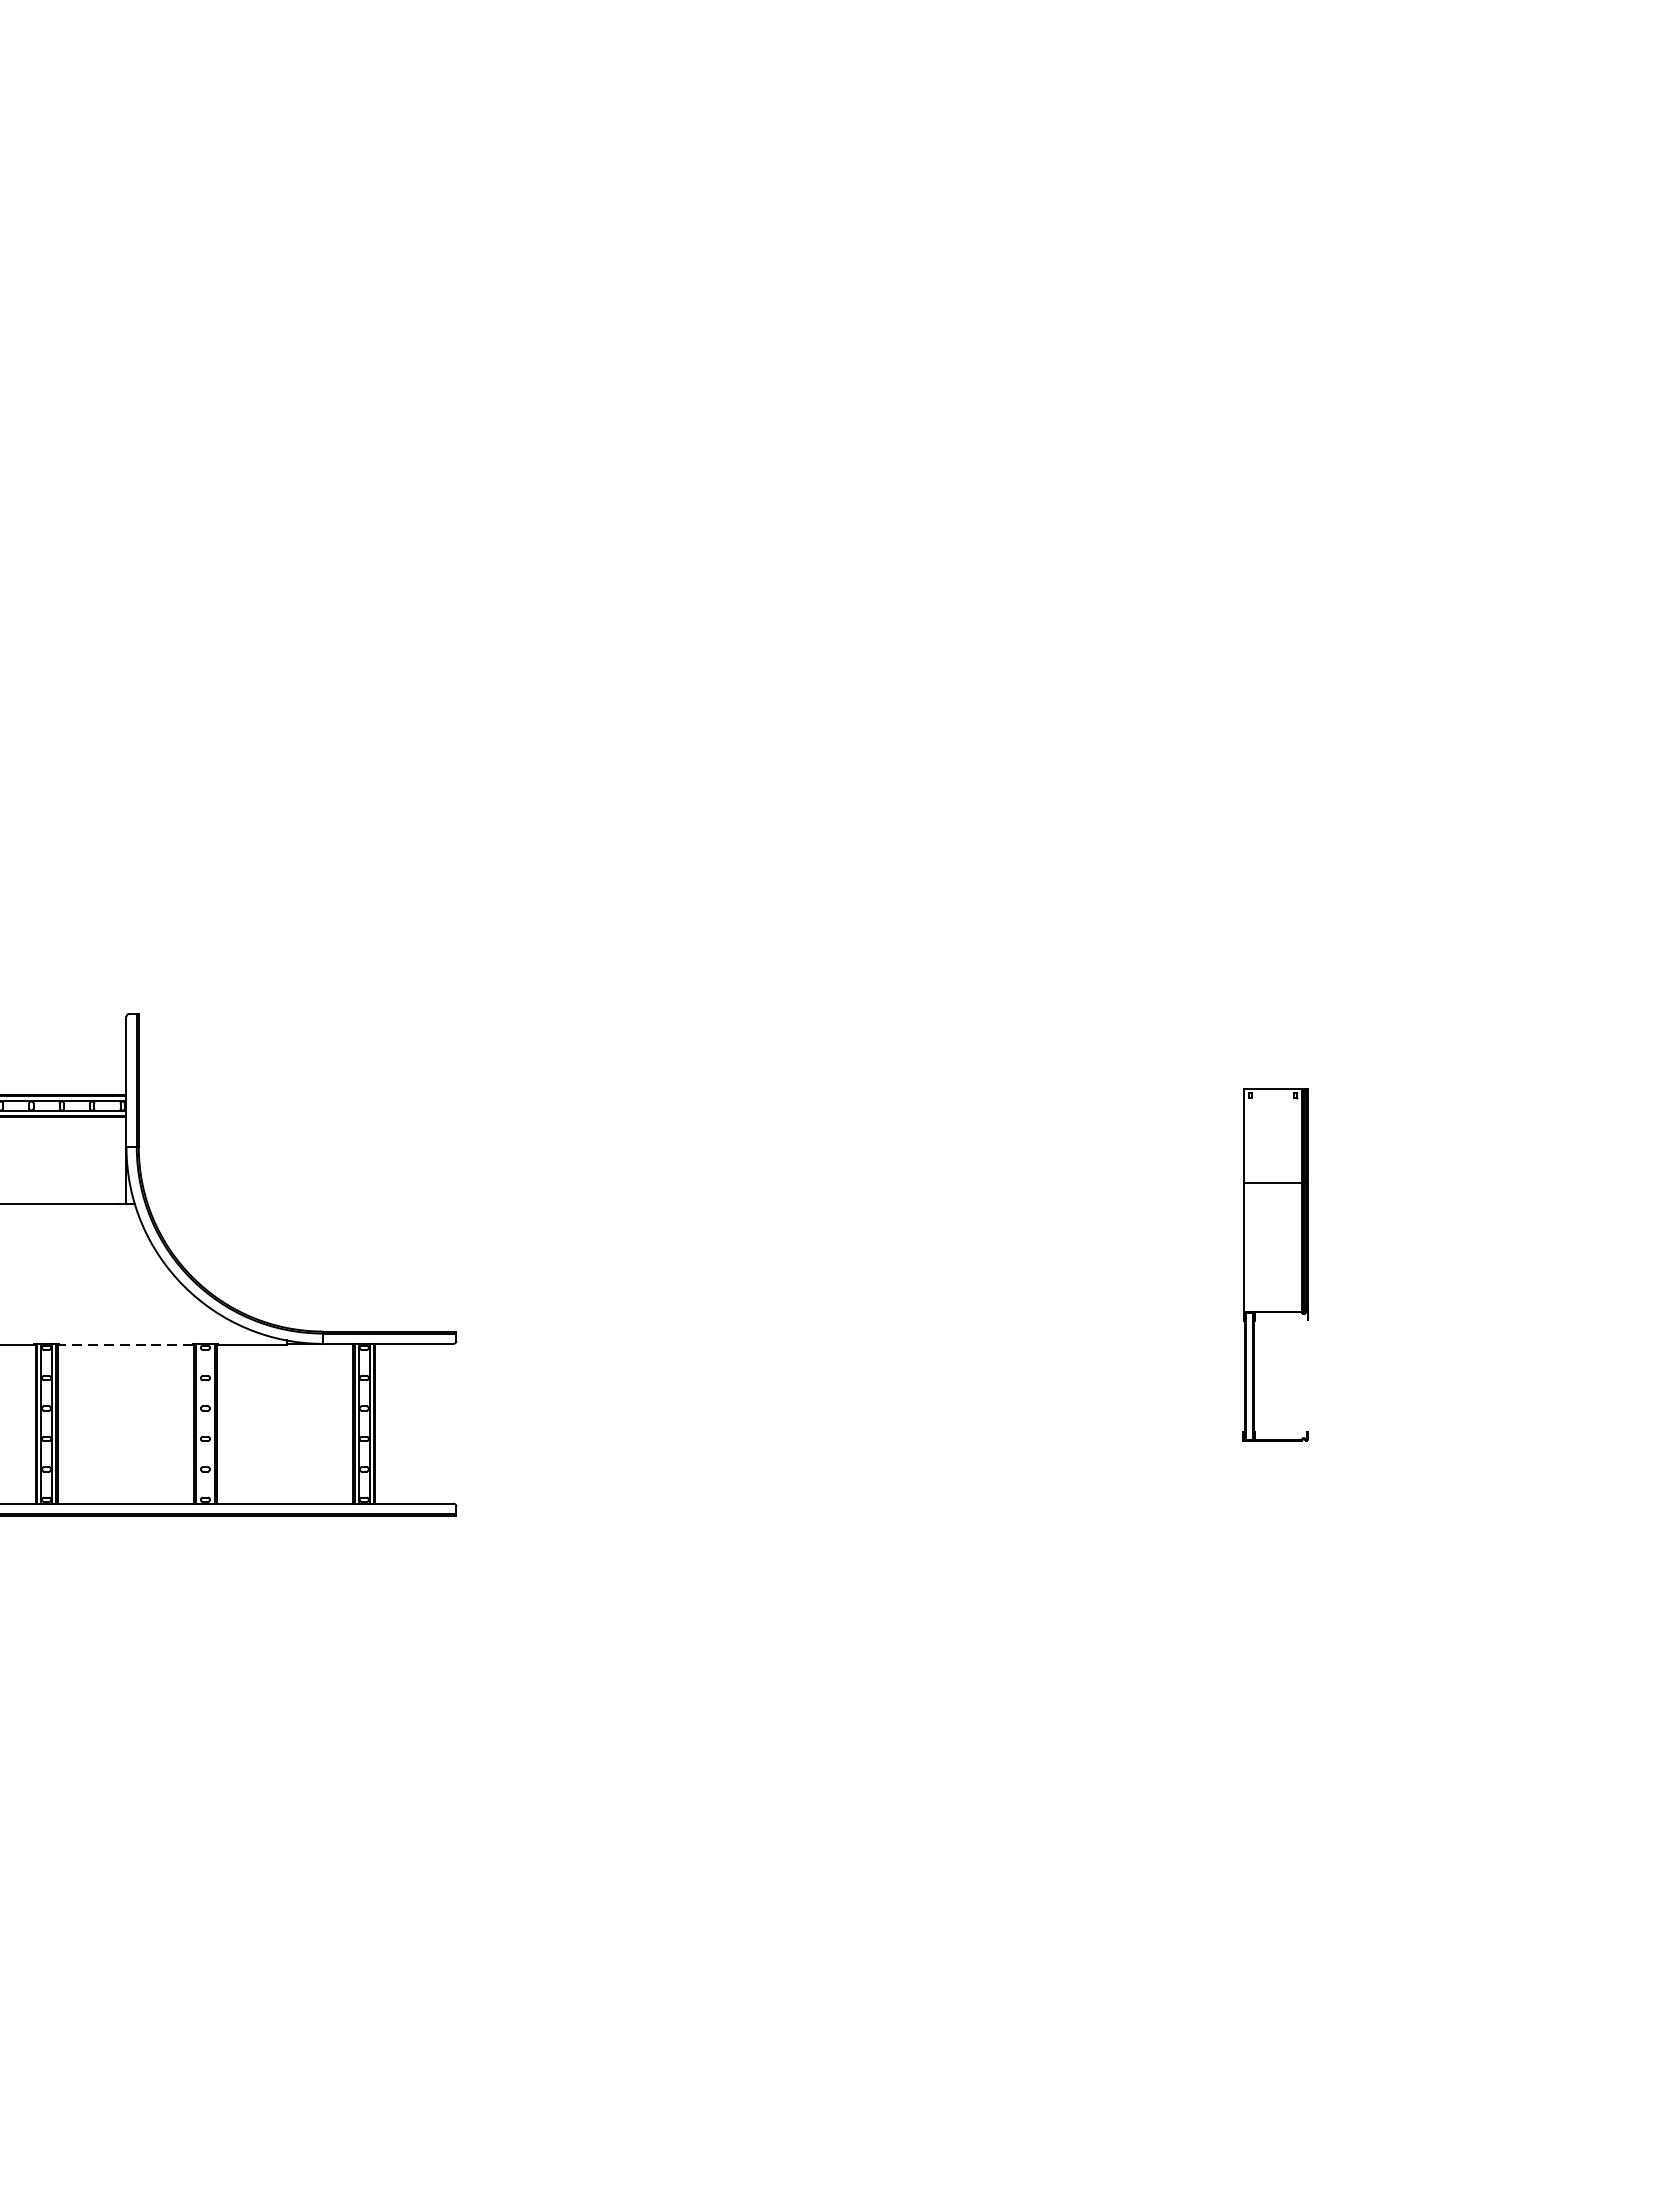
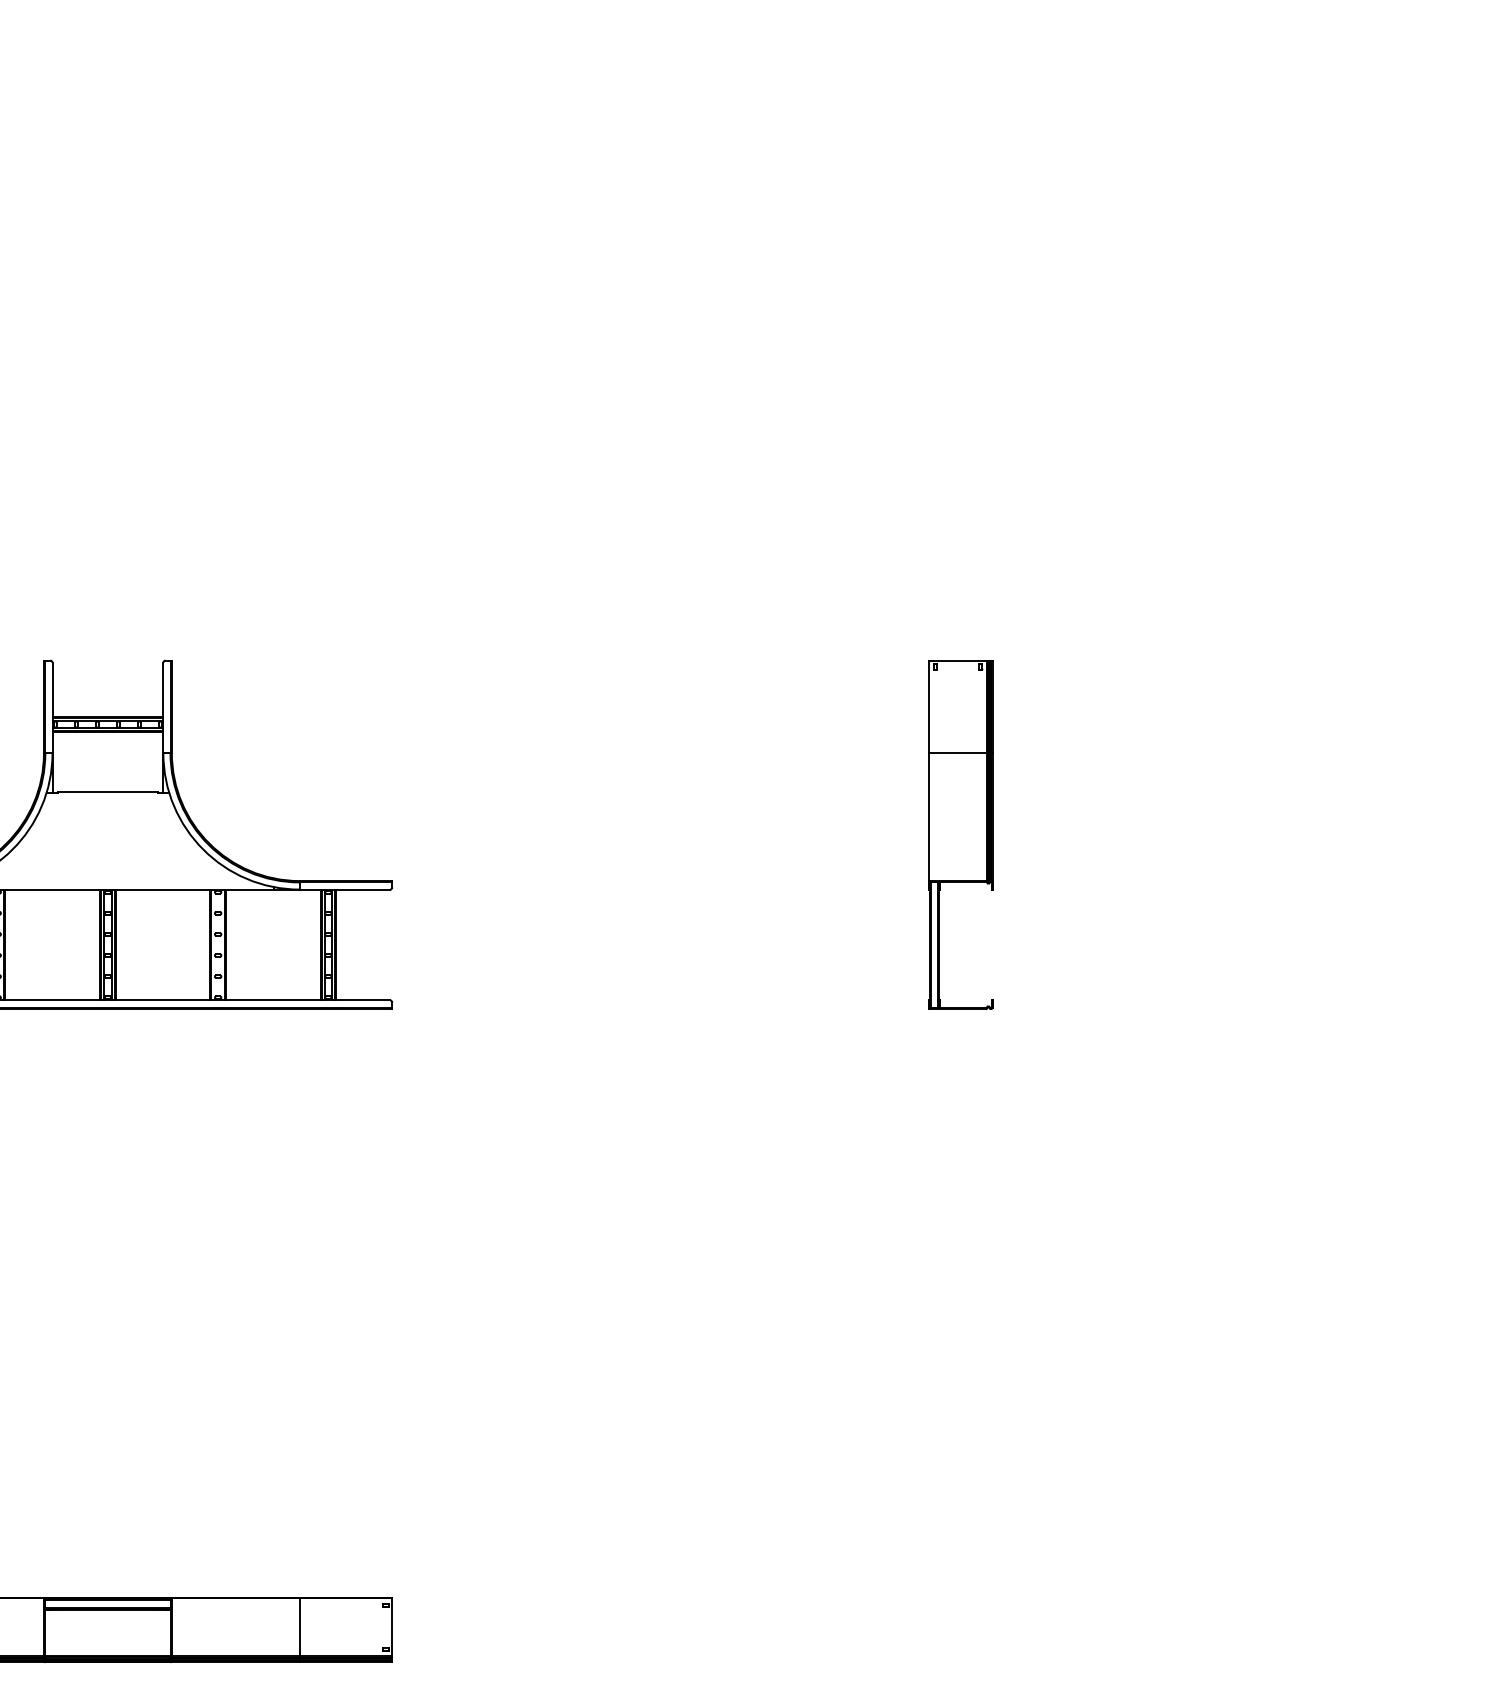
part: (1275, 1264) -> (960, 834), size x1.43
line: (126, 1345) -> (163, 890), dashed -> solid

